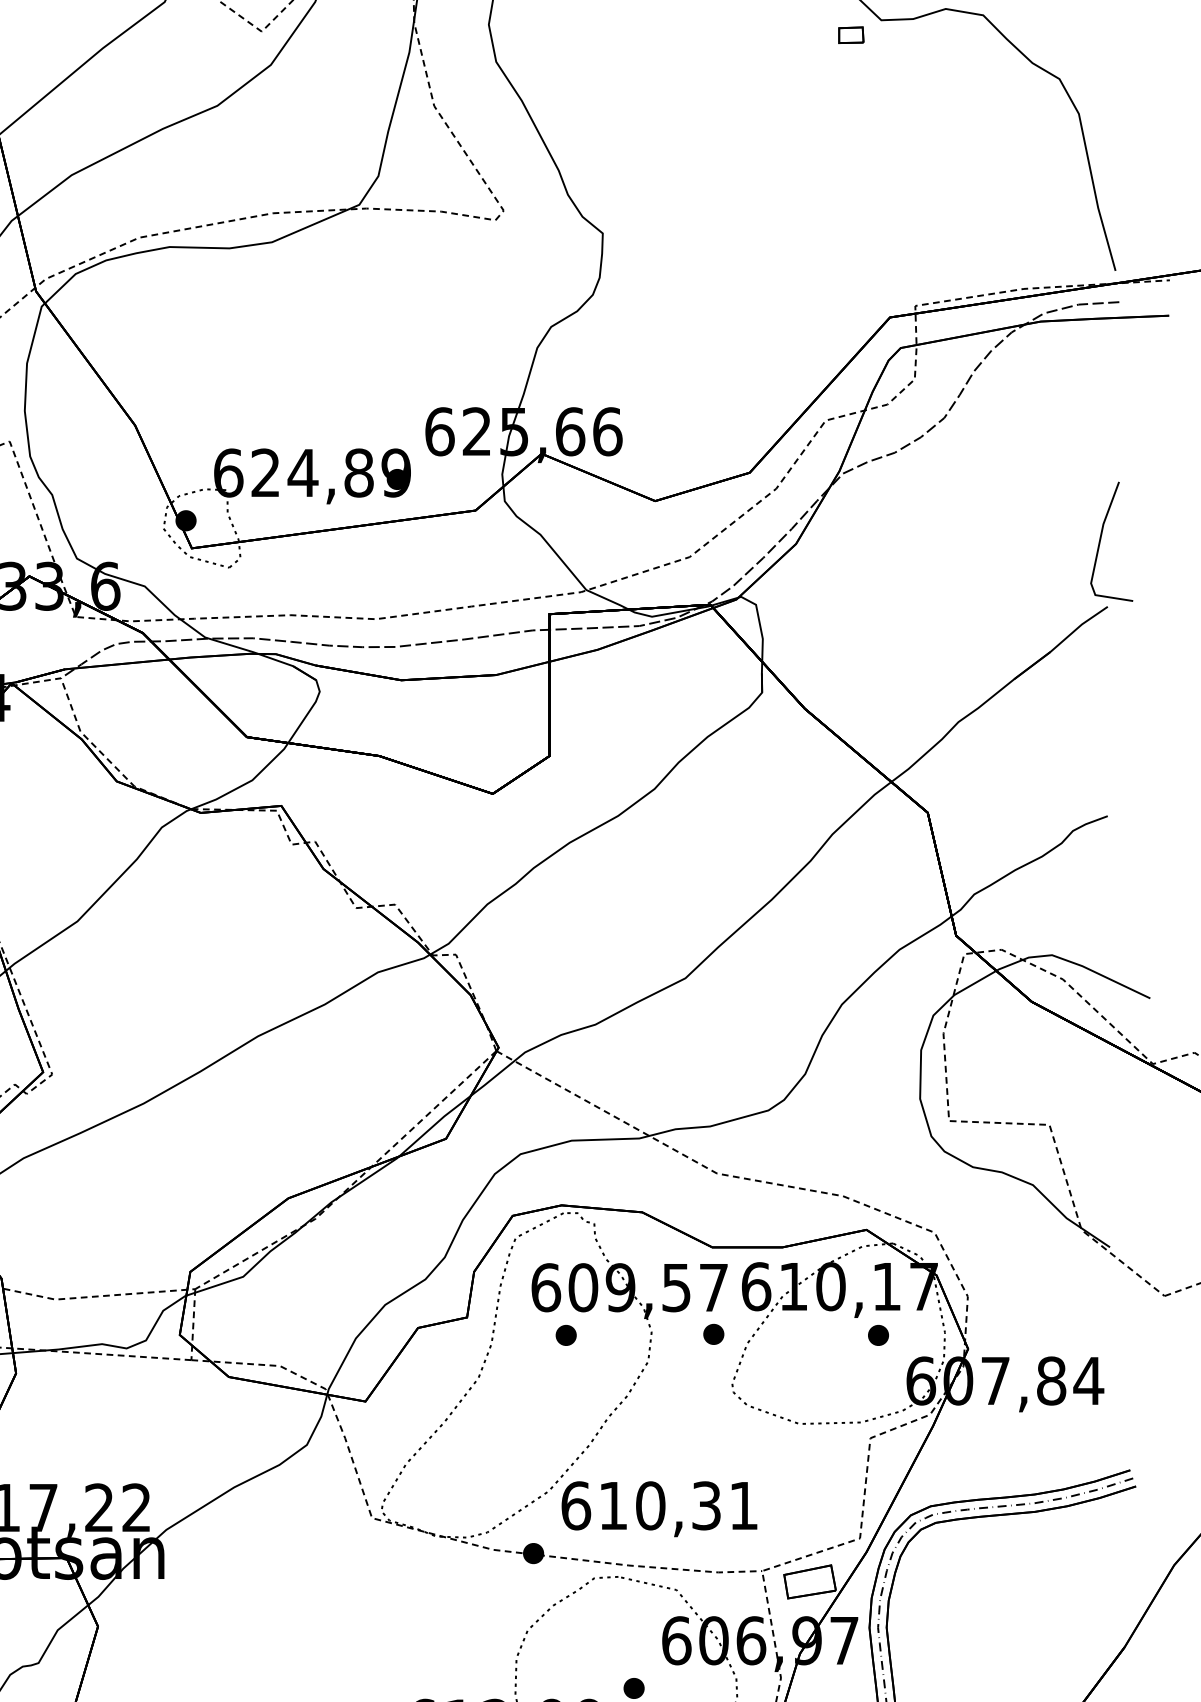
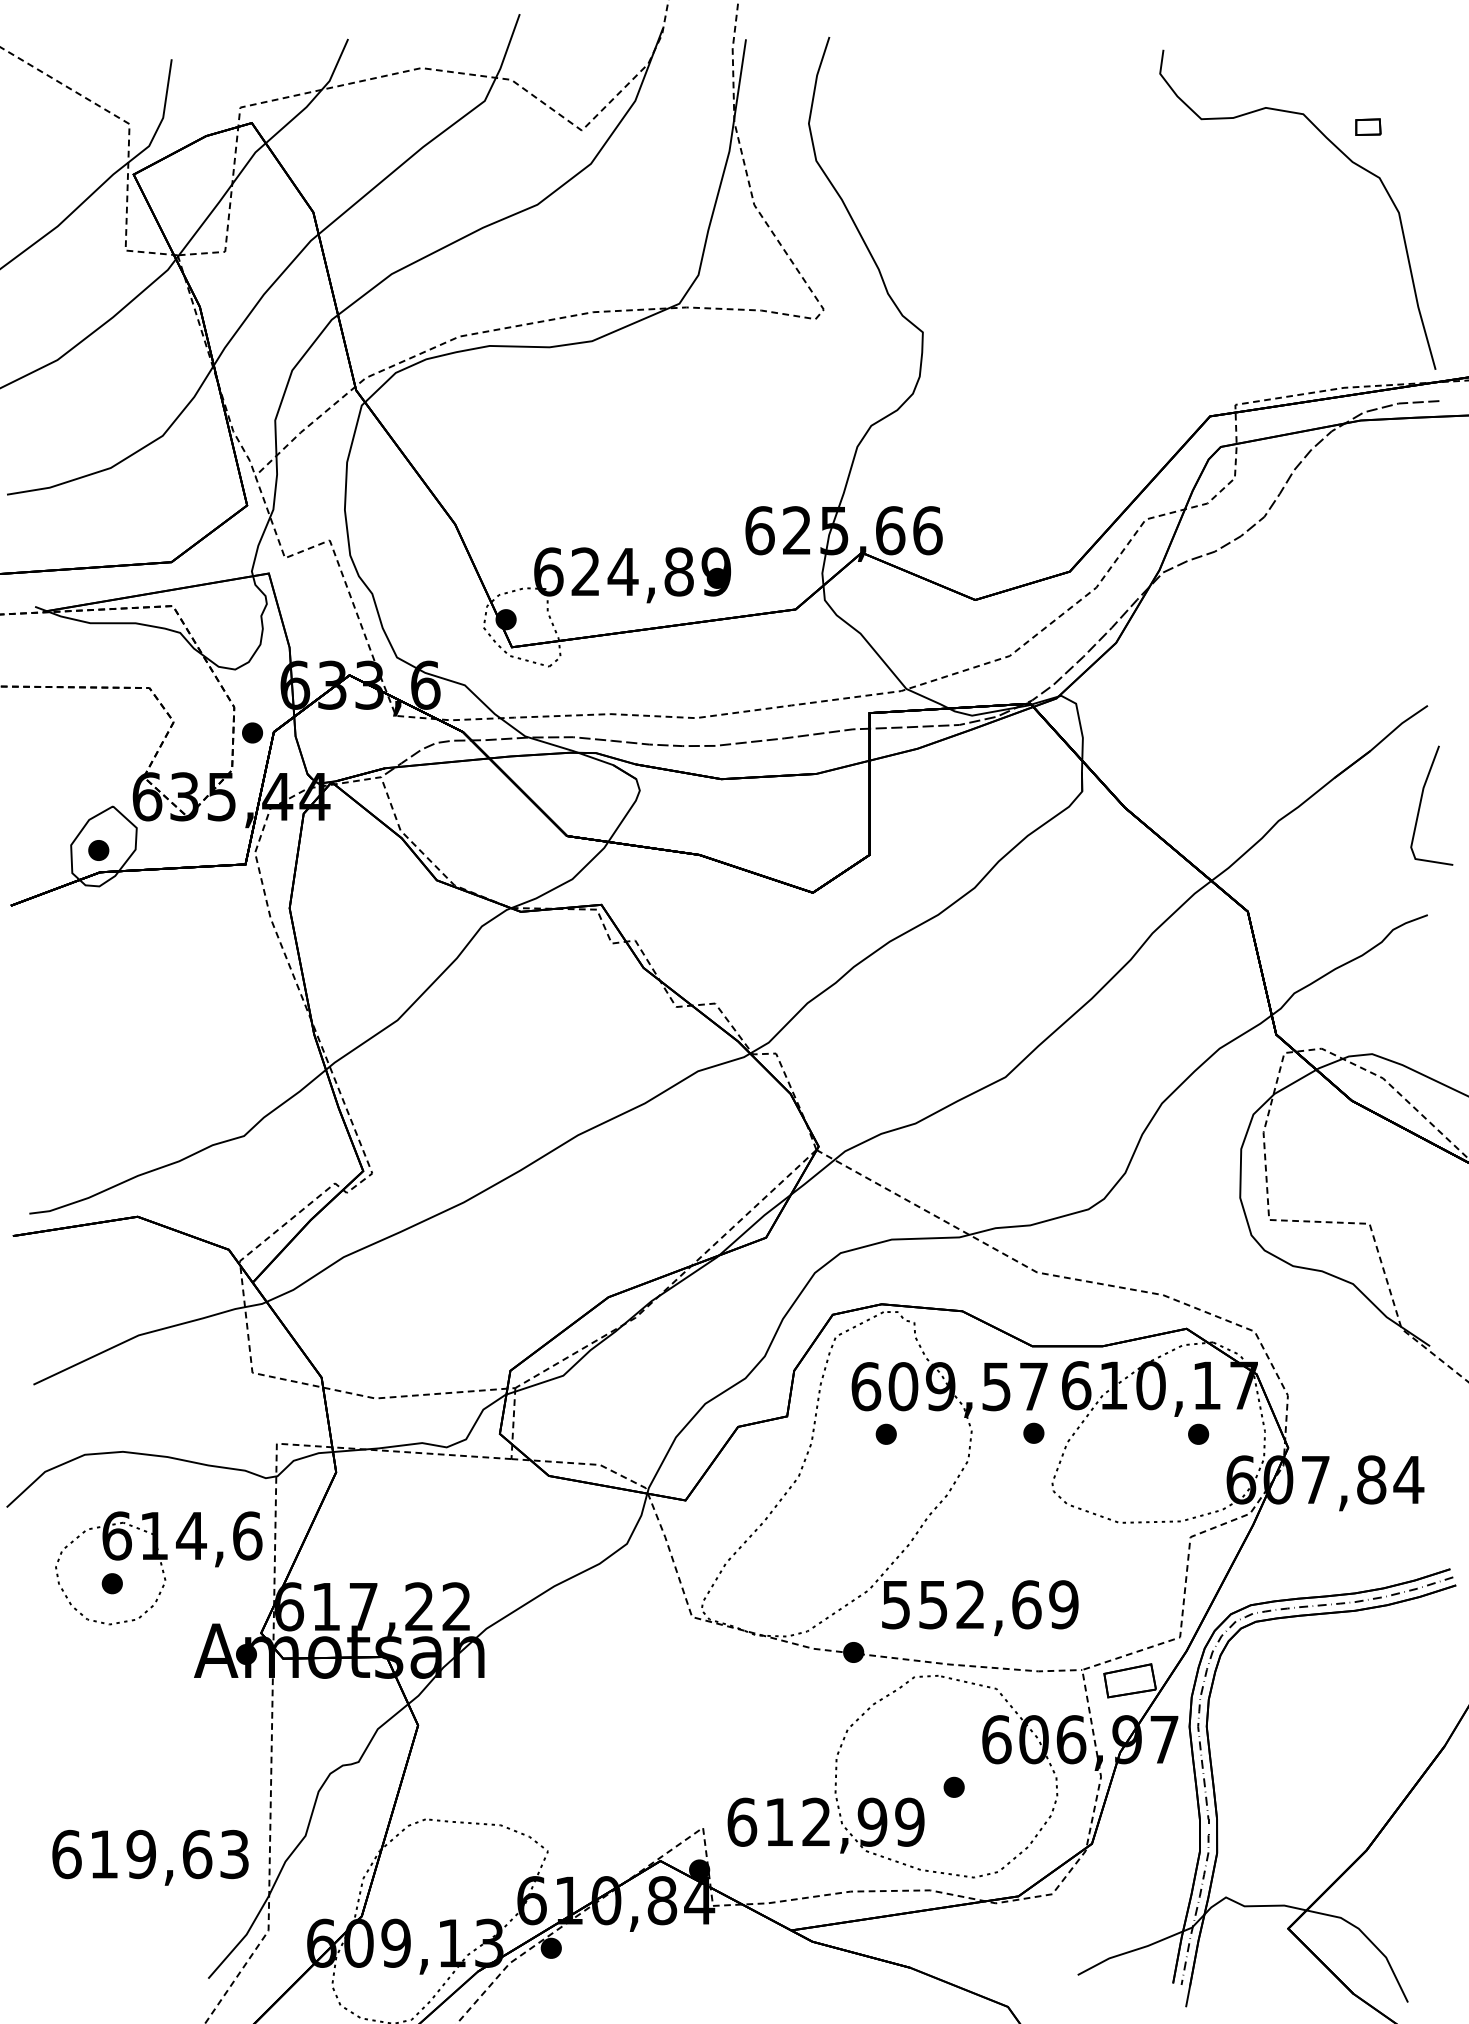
part: (851, 34) -> (1368, 126), moved
line: (1101, 539) -> (1421, 803), moved
text: (659, 1505) -> (979, 1604), 610,31 -> 552,69

